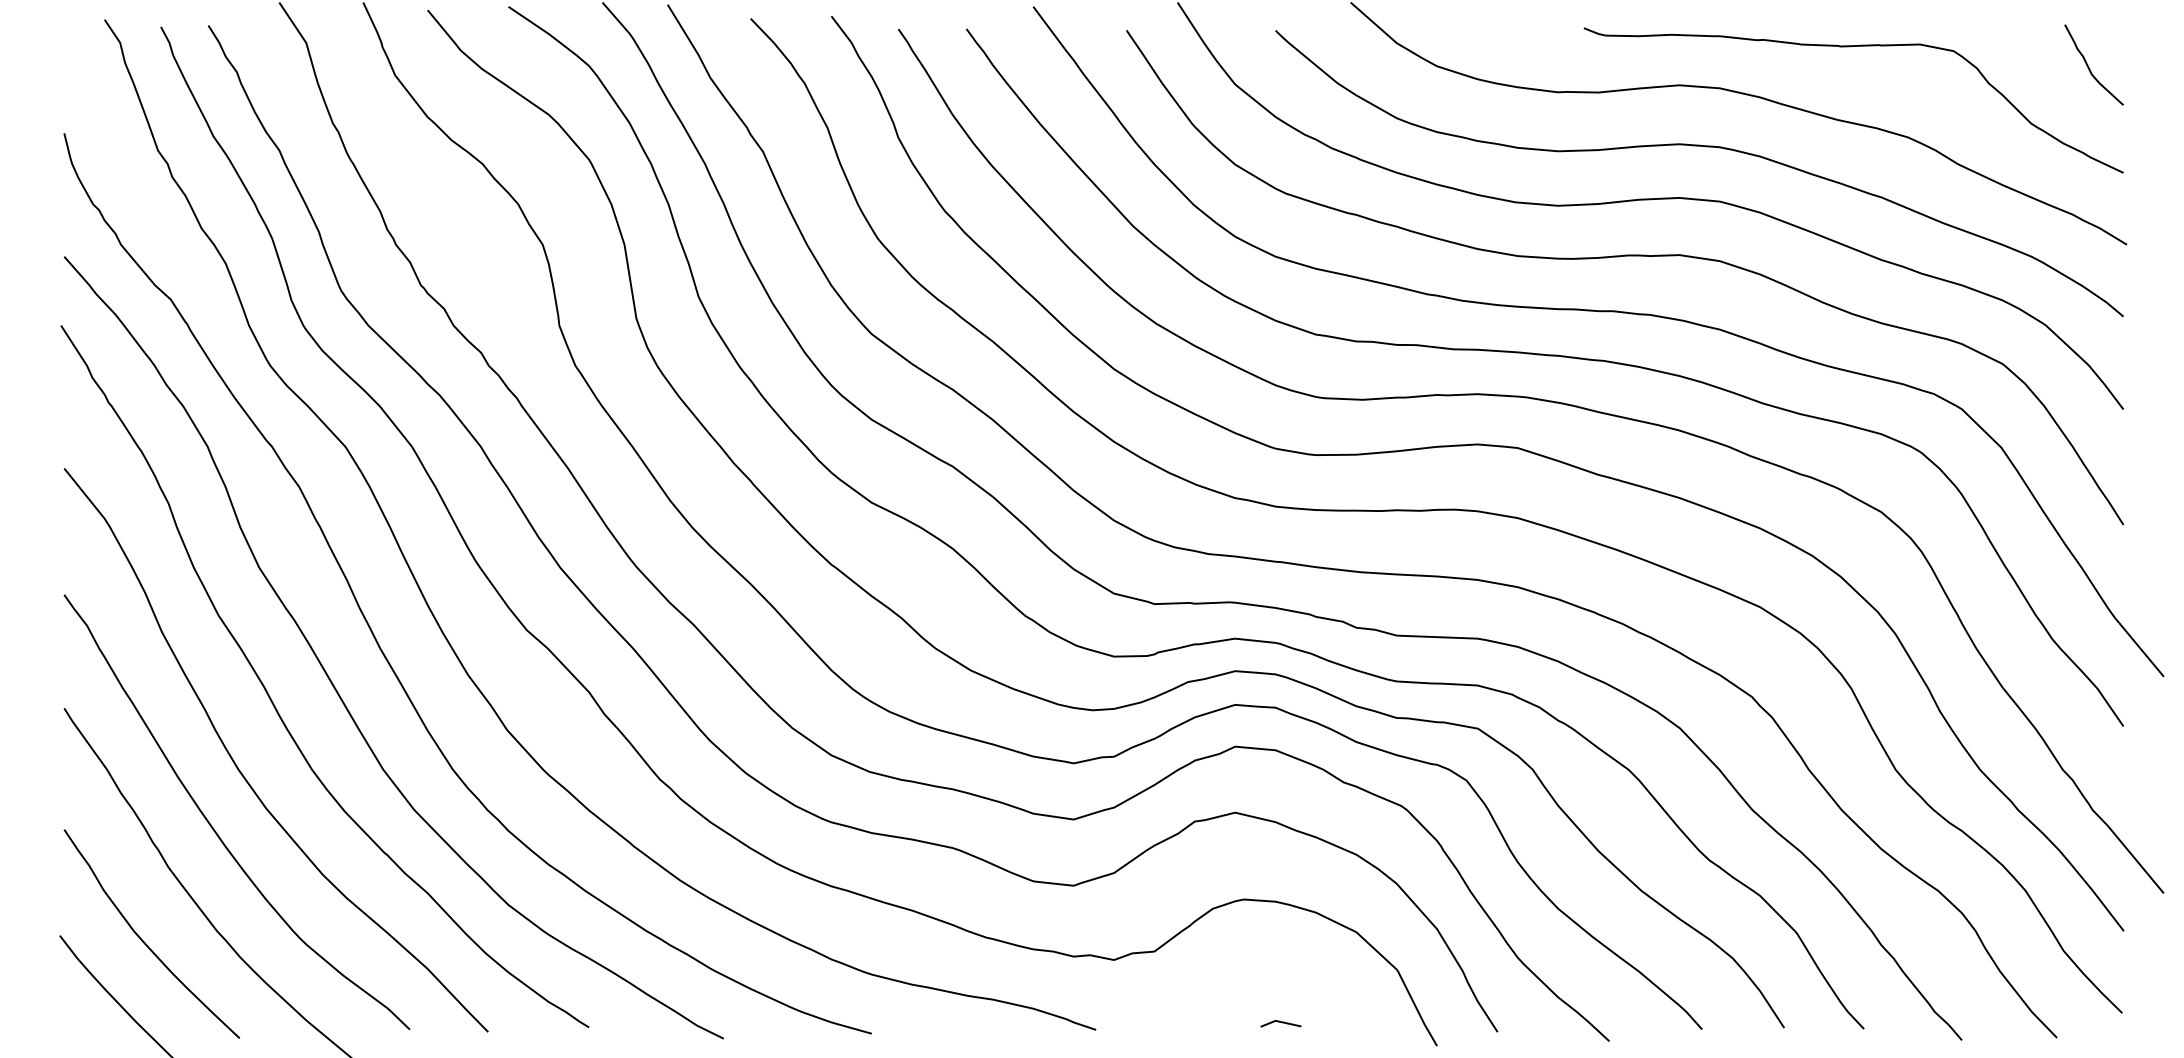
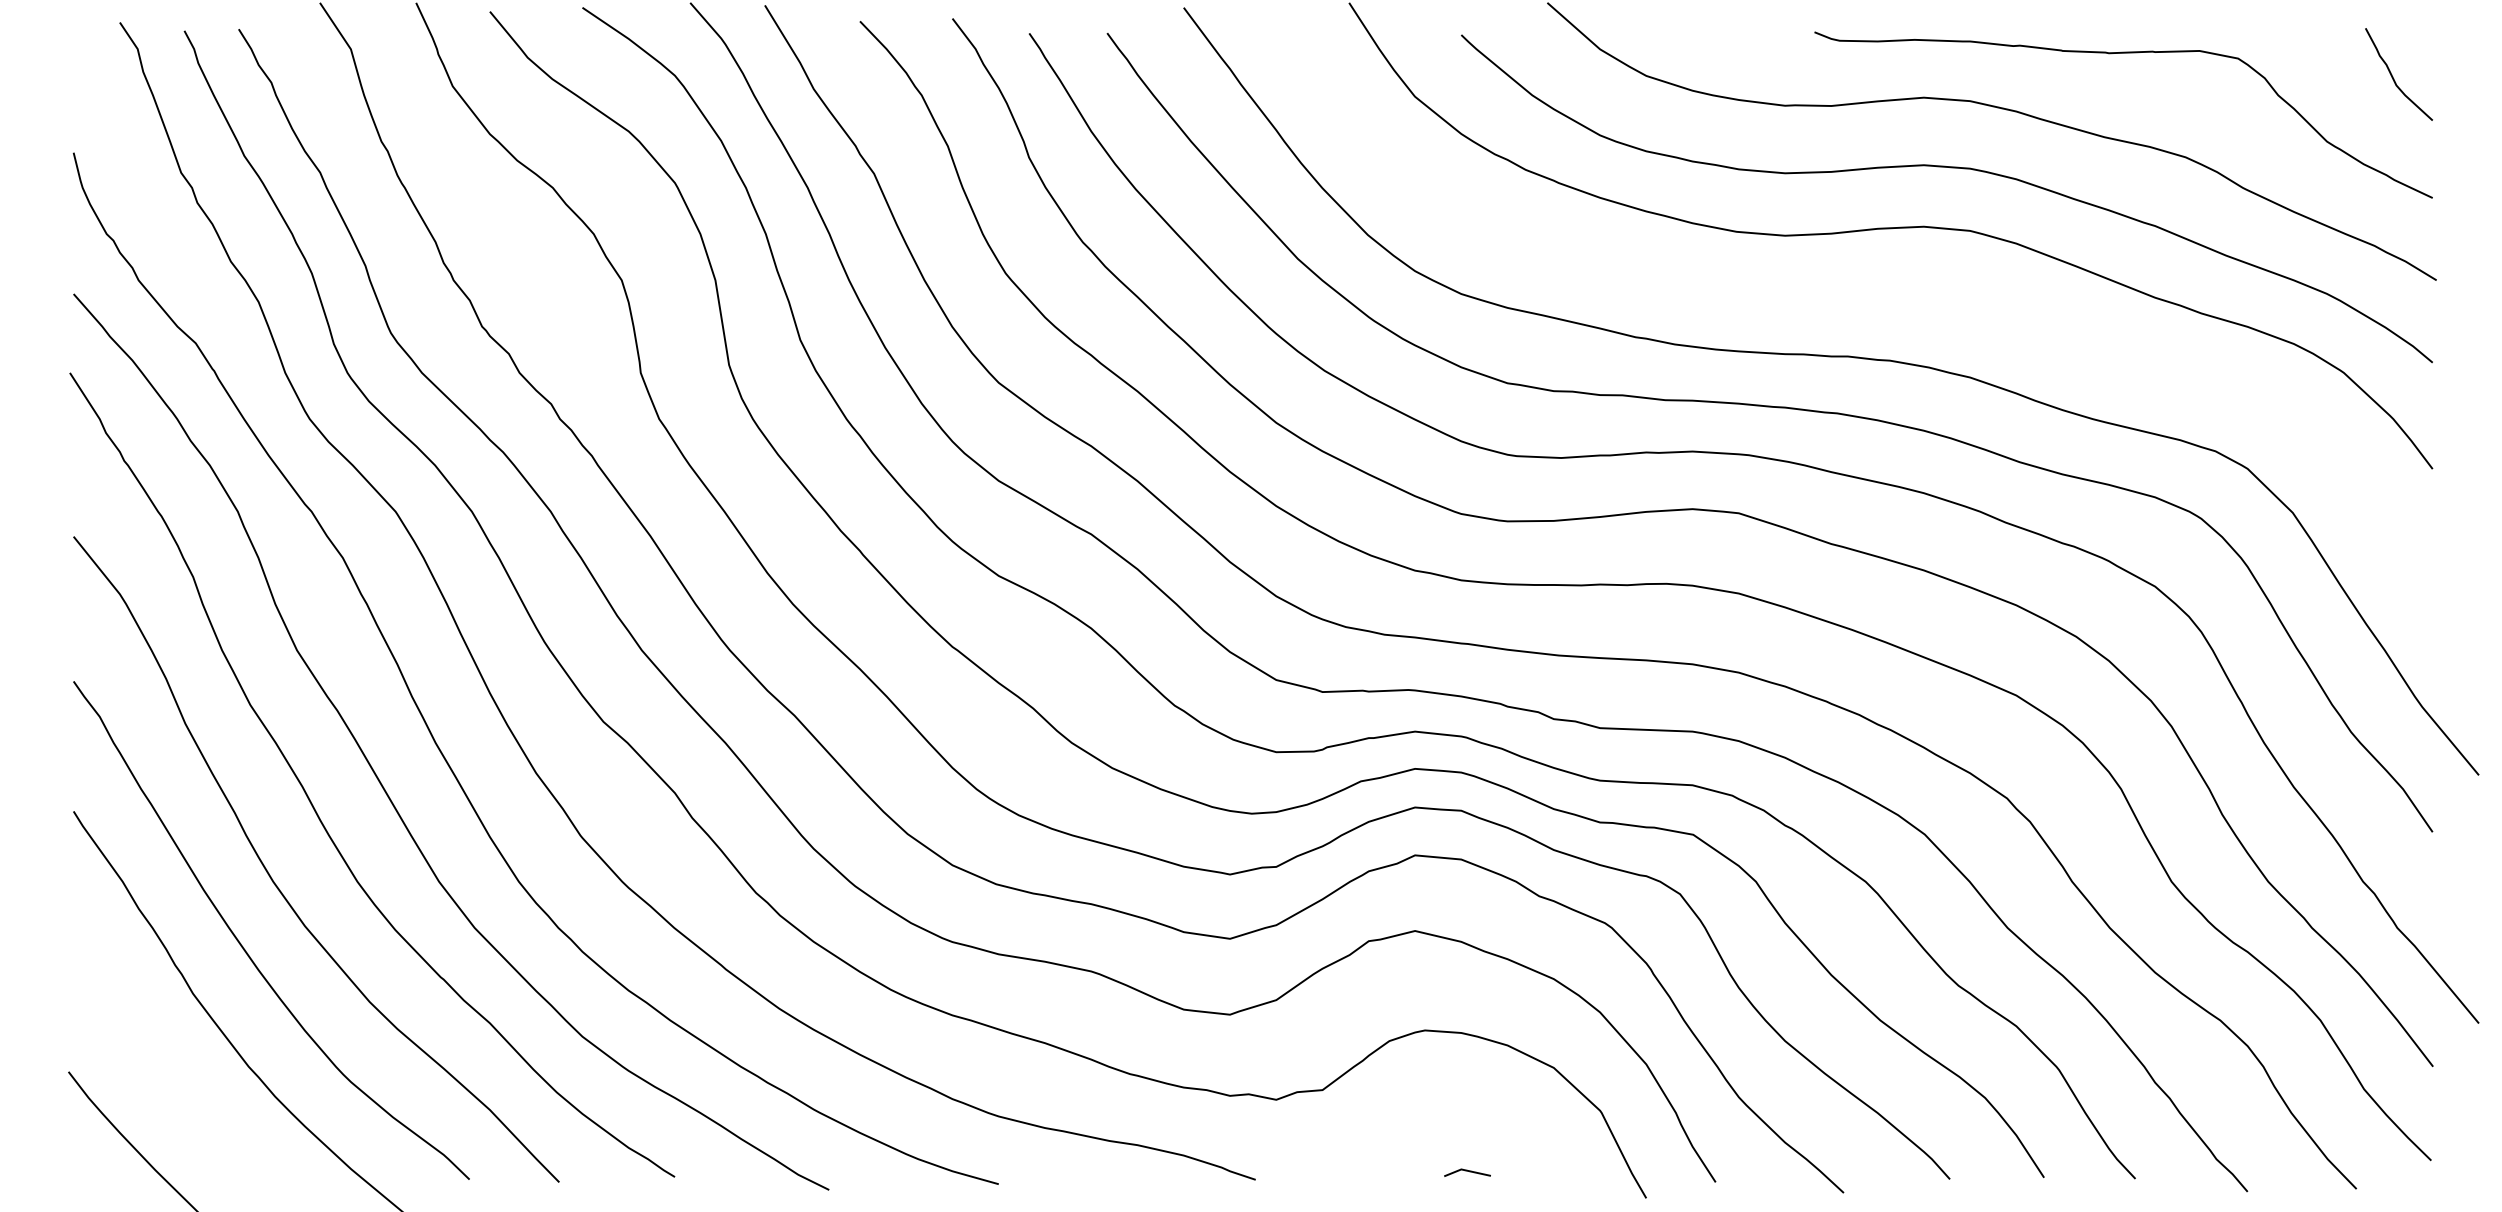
curve: (1622, 257) -> (1858, 294), removed
curve: (143, 940) -> (164, 1077), removed

